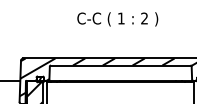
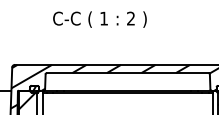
text: (117, 19) -> (99, 19), moved

